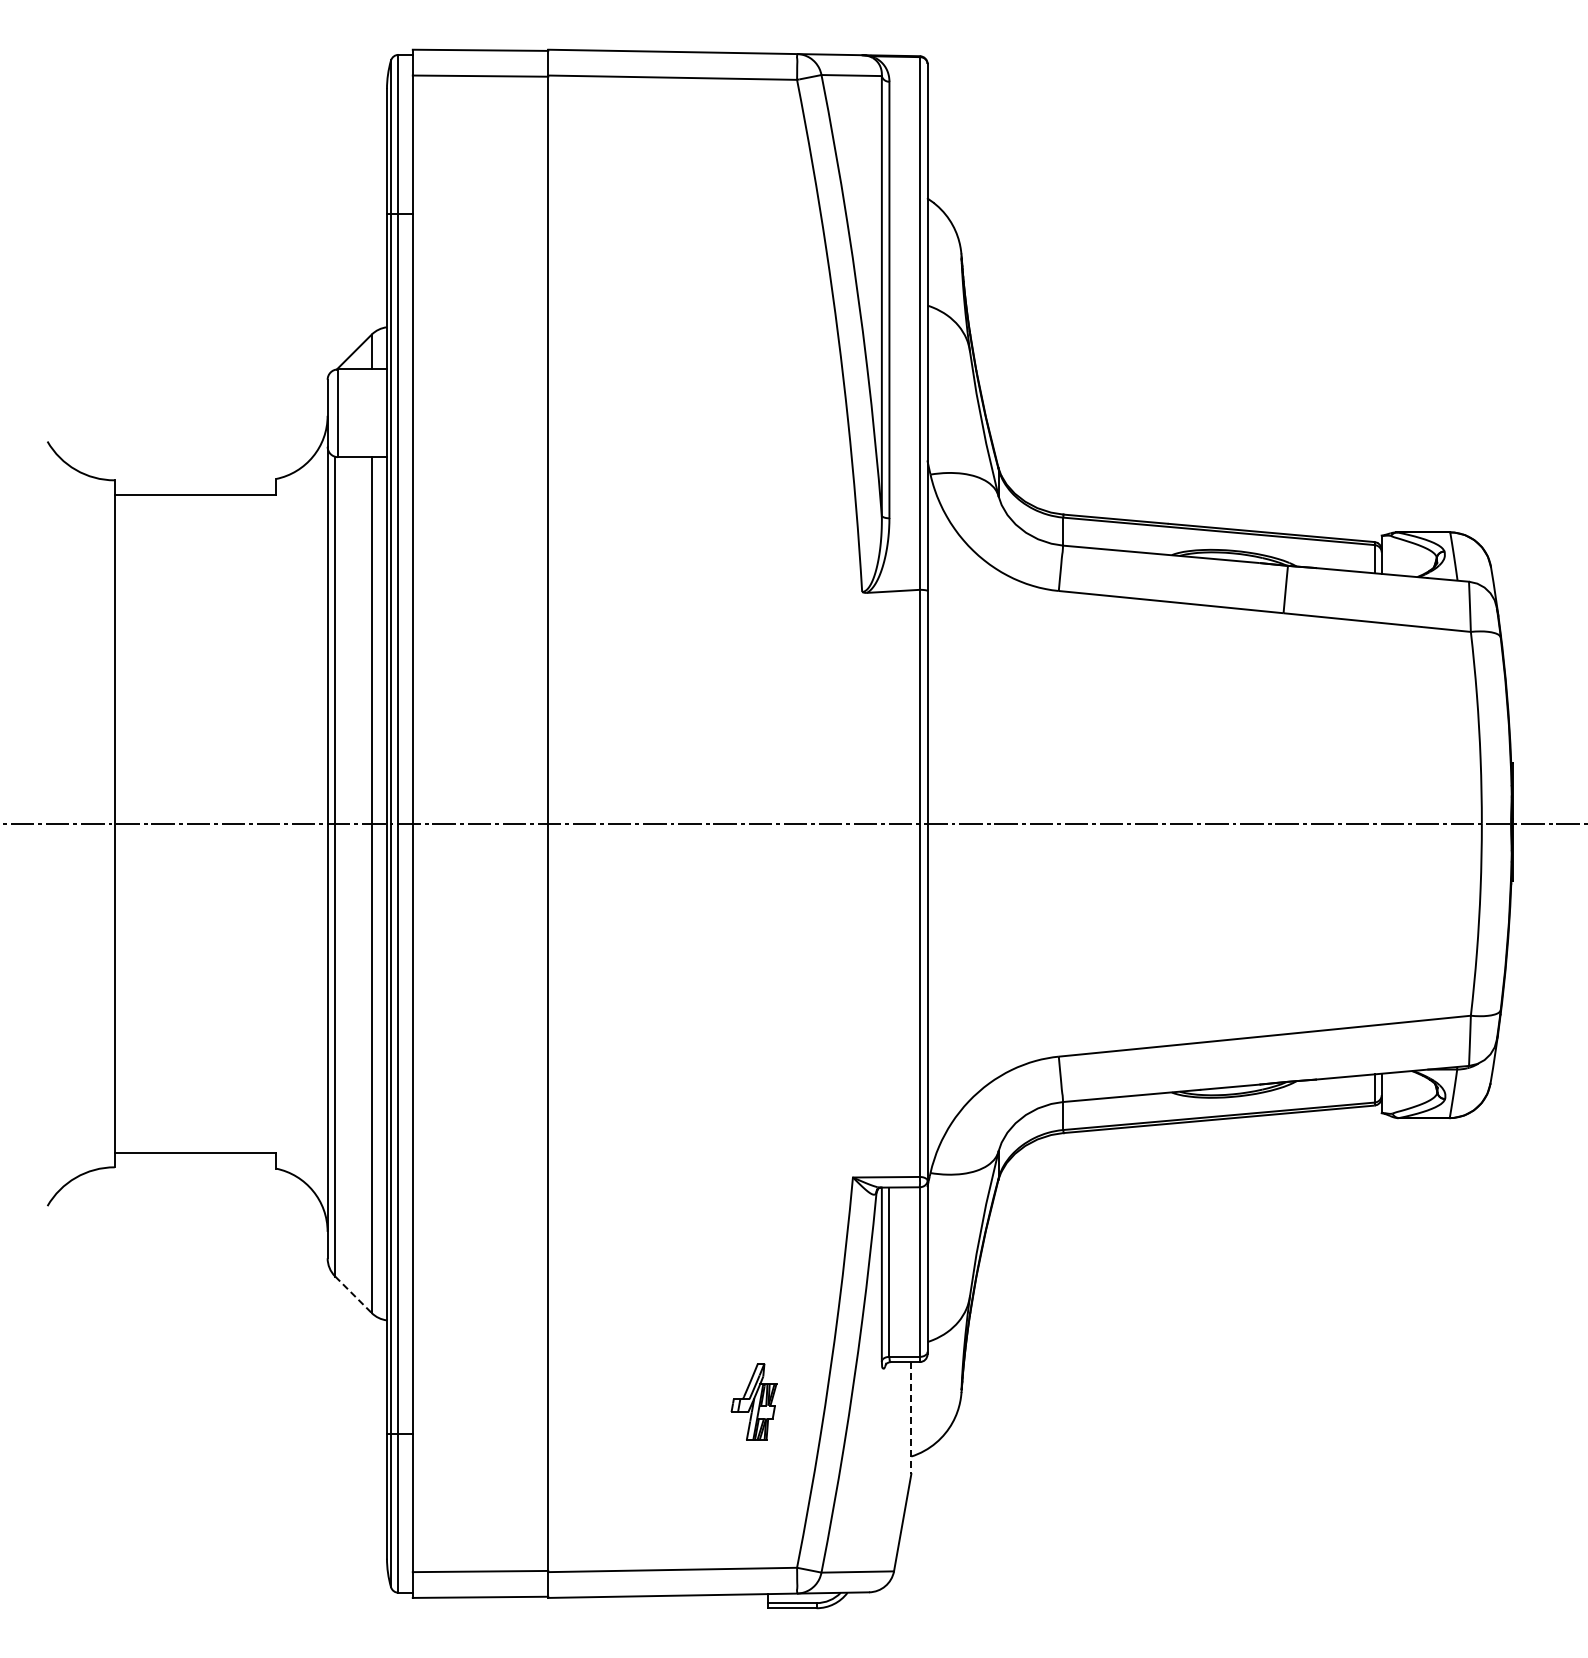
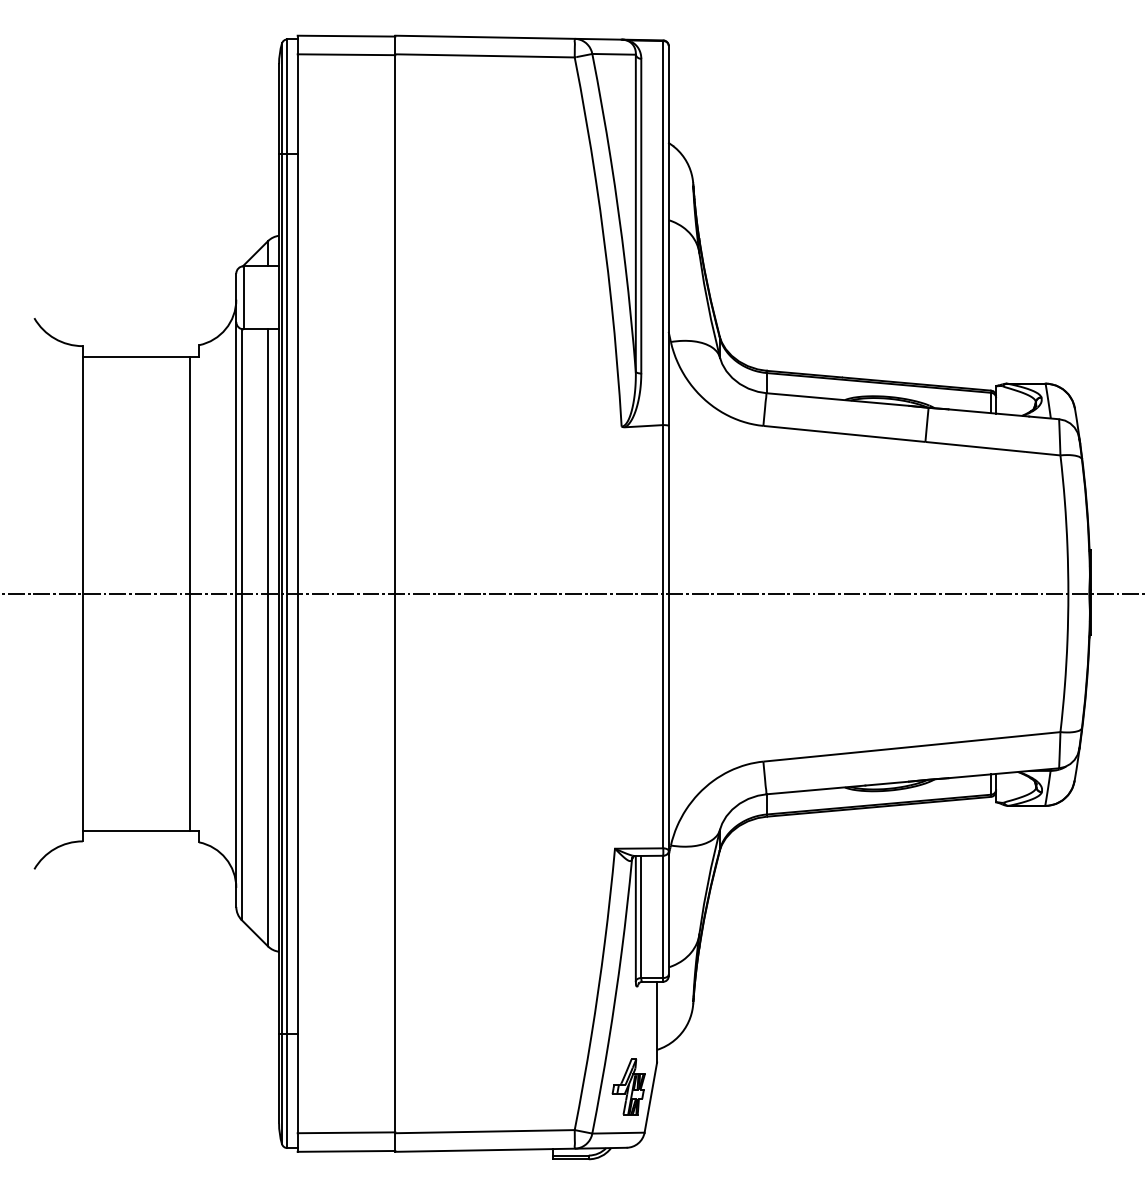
line: (263, 823) -> (190, 593), added
line: (353, 1294) -> (254, 933), dashed -> solid
part: (753, 1401) -> (628, 1086), moved
line: (911, 1418) -> (657, 1022), dashed -> solid

